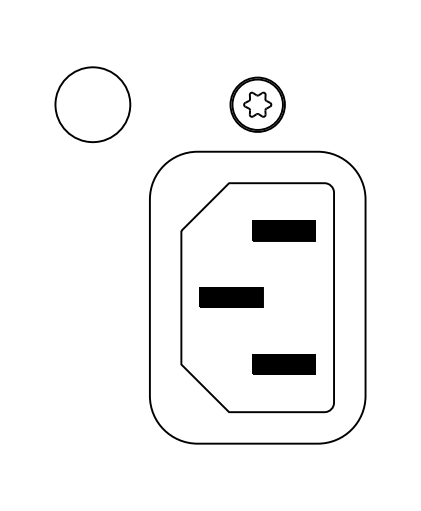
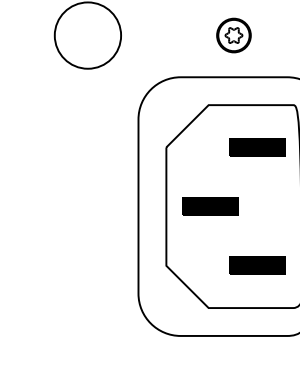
part: (257, 104) -> (233, 35), size x0.7

